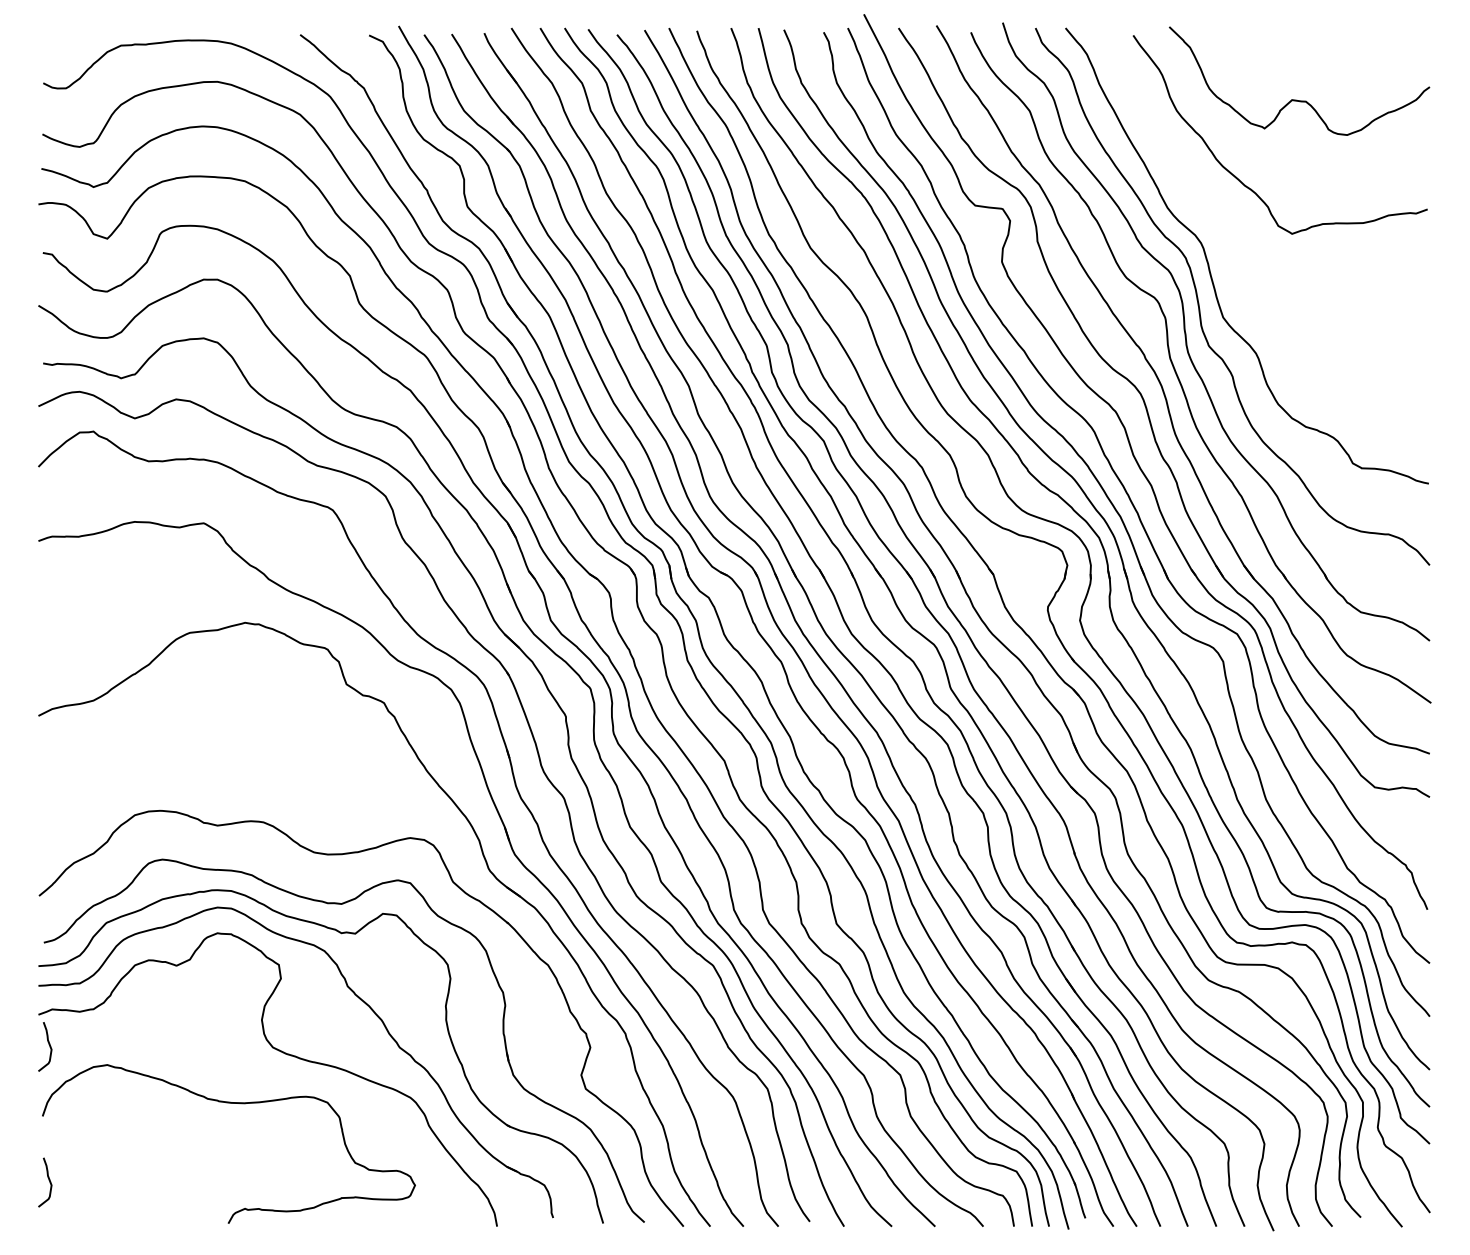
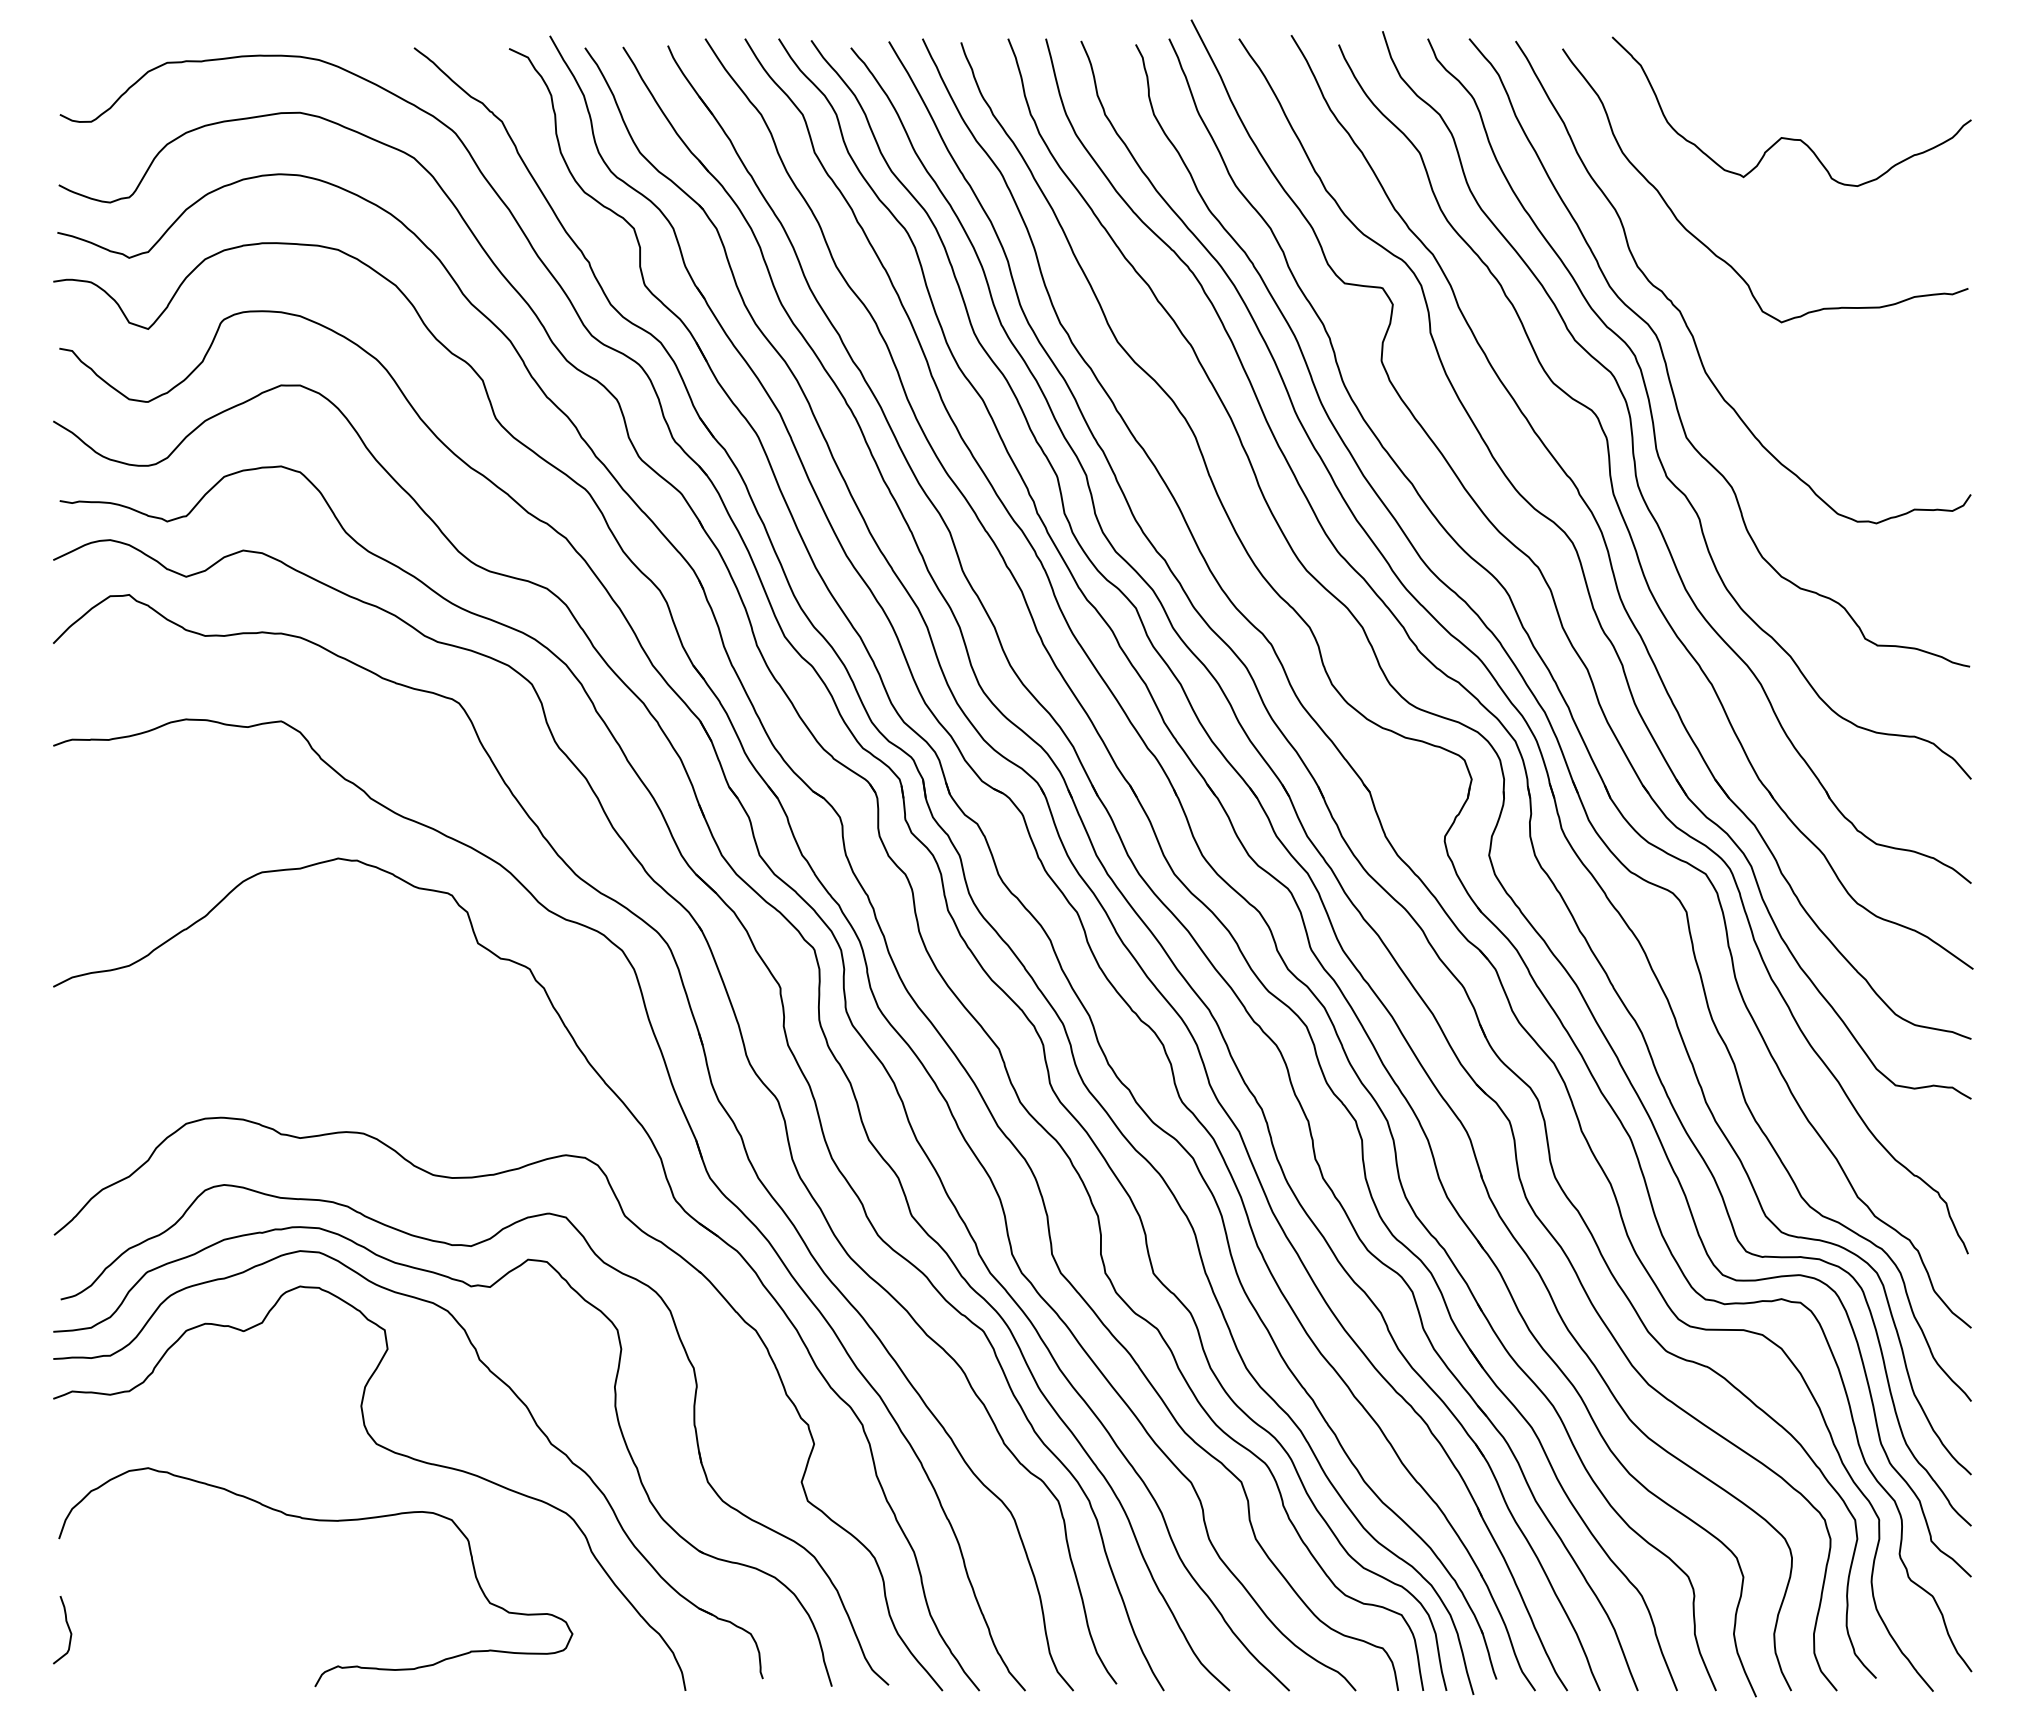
curve: (1219, 226) -> (1681, 312), added
curve: (49, 1046) -> (68, 1442), removed

